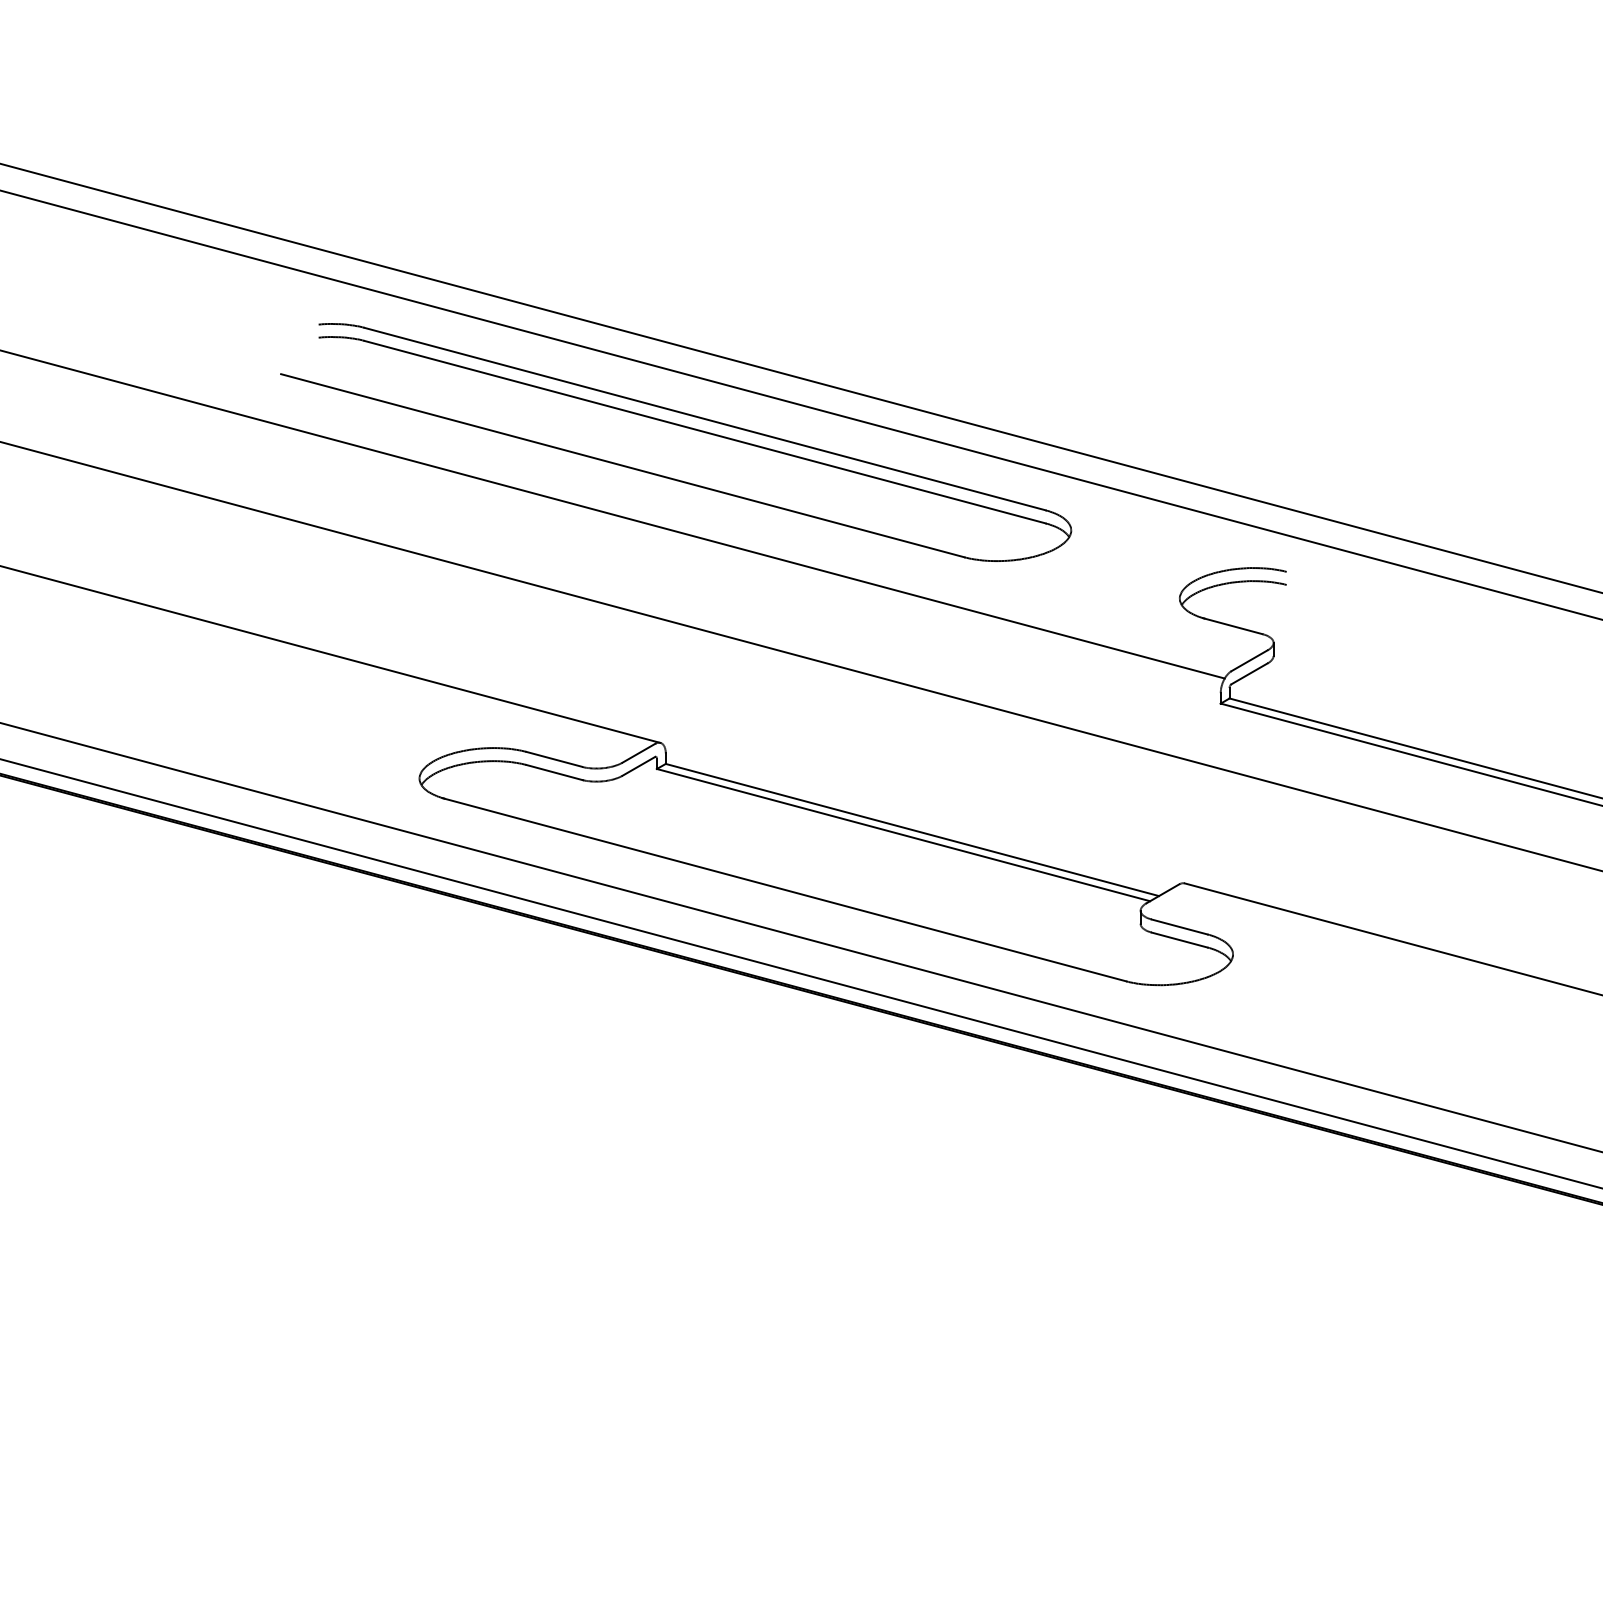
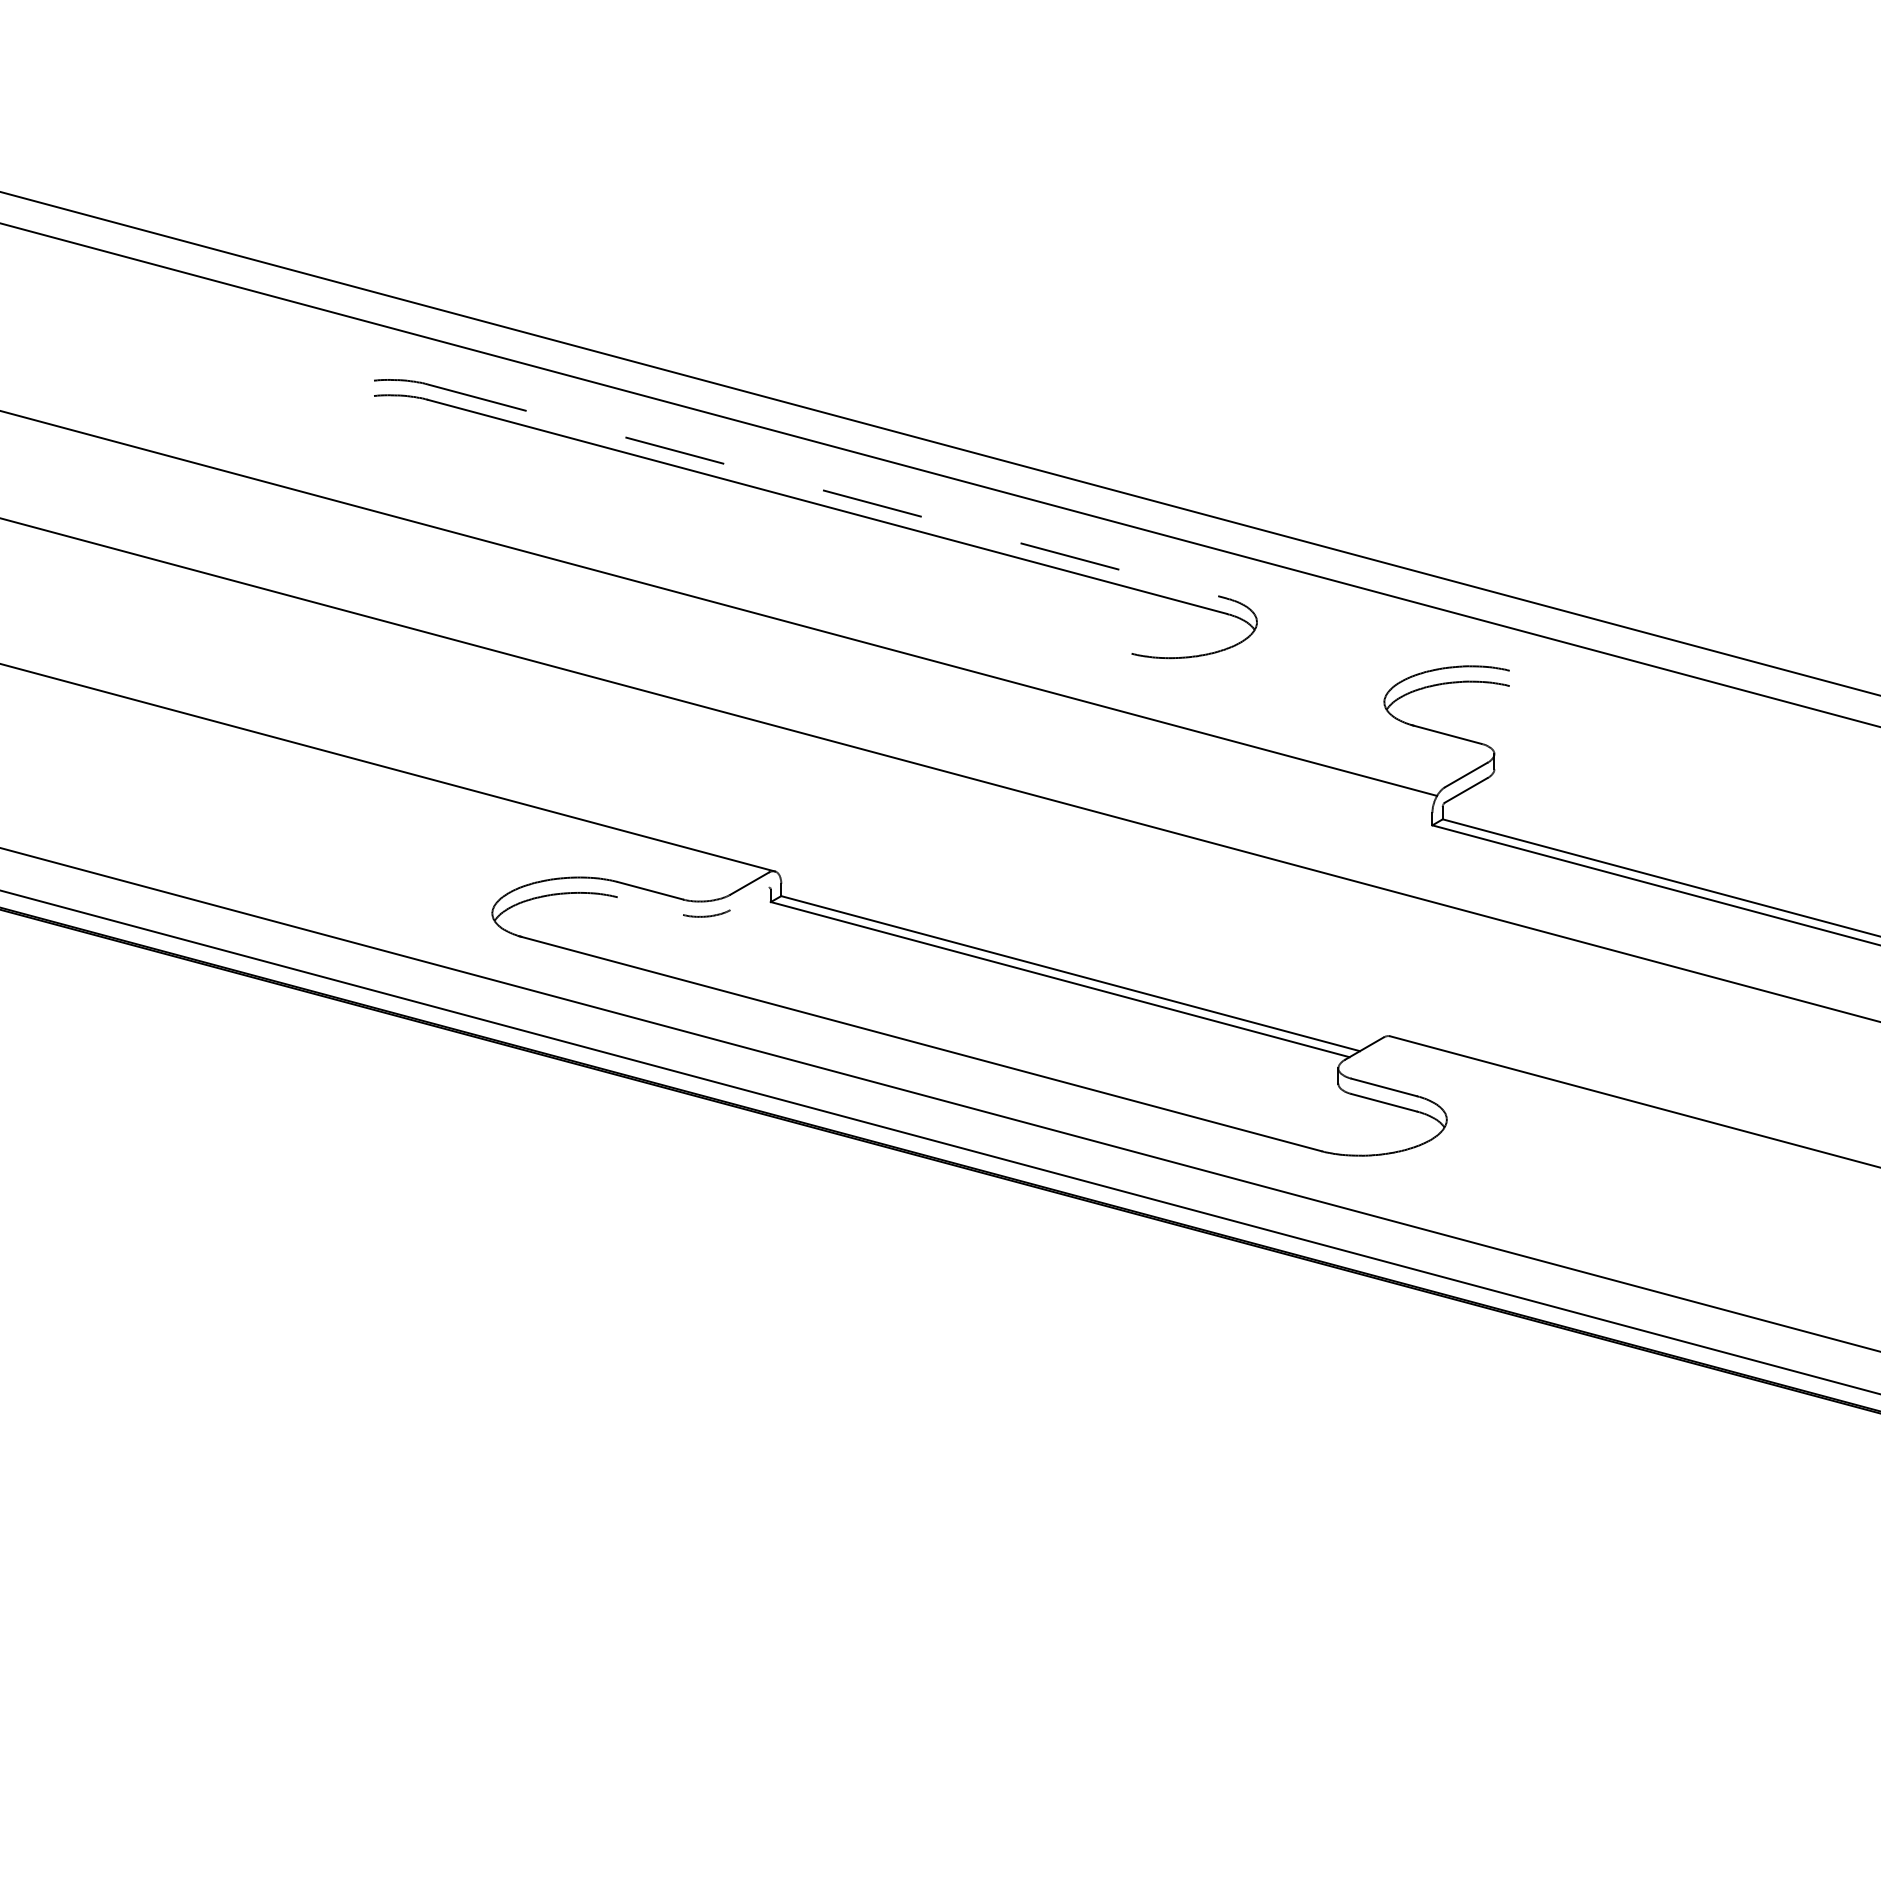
line: (705, 419) -> (827, 491), solid -> dashed
line: (622, 465) -> (730, 545), removed
line: (638, 765) -> (749, 898), removed
line: (554, 772) -> (650, 906), removed

